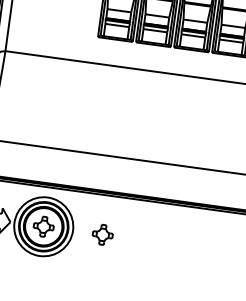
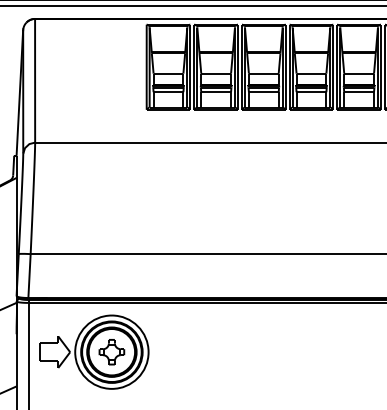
part: (102, 235) -> (185, 352), removed

